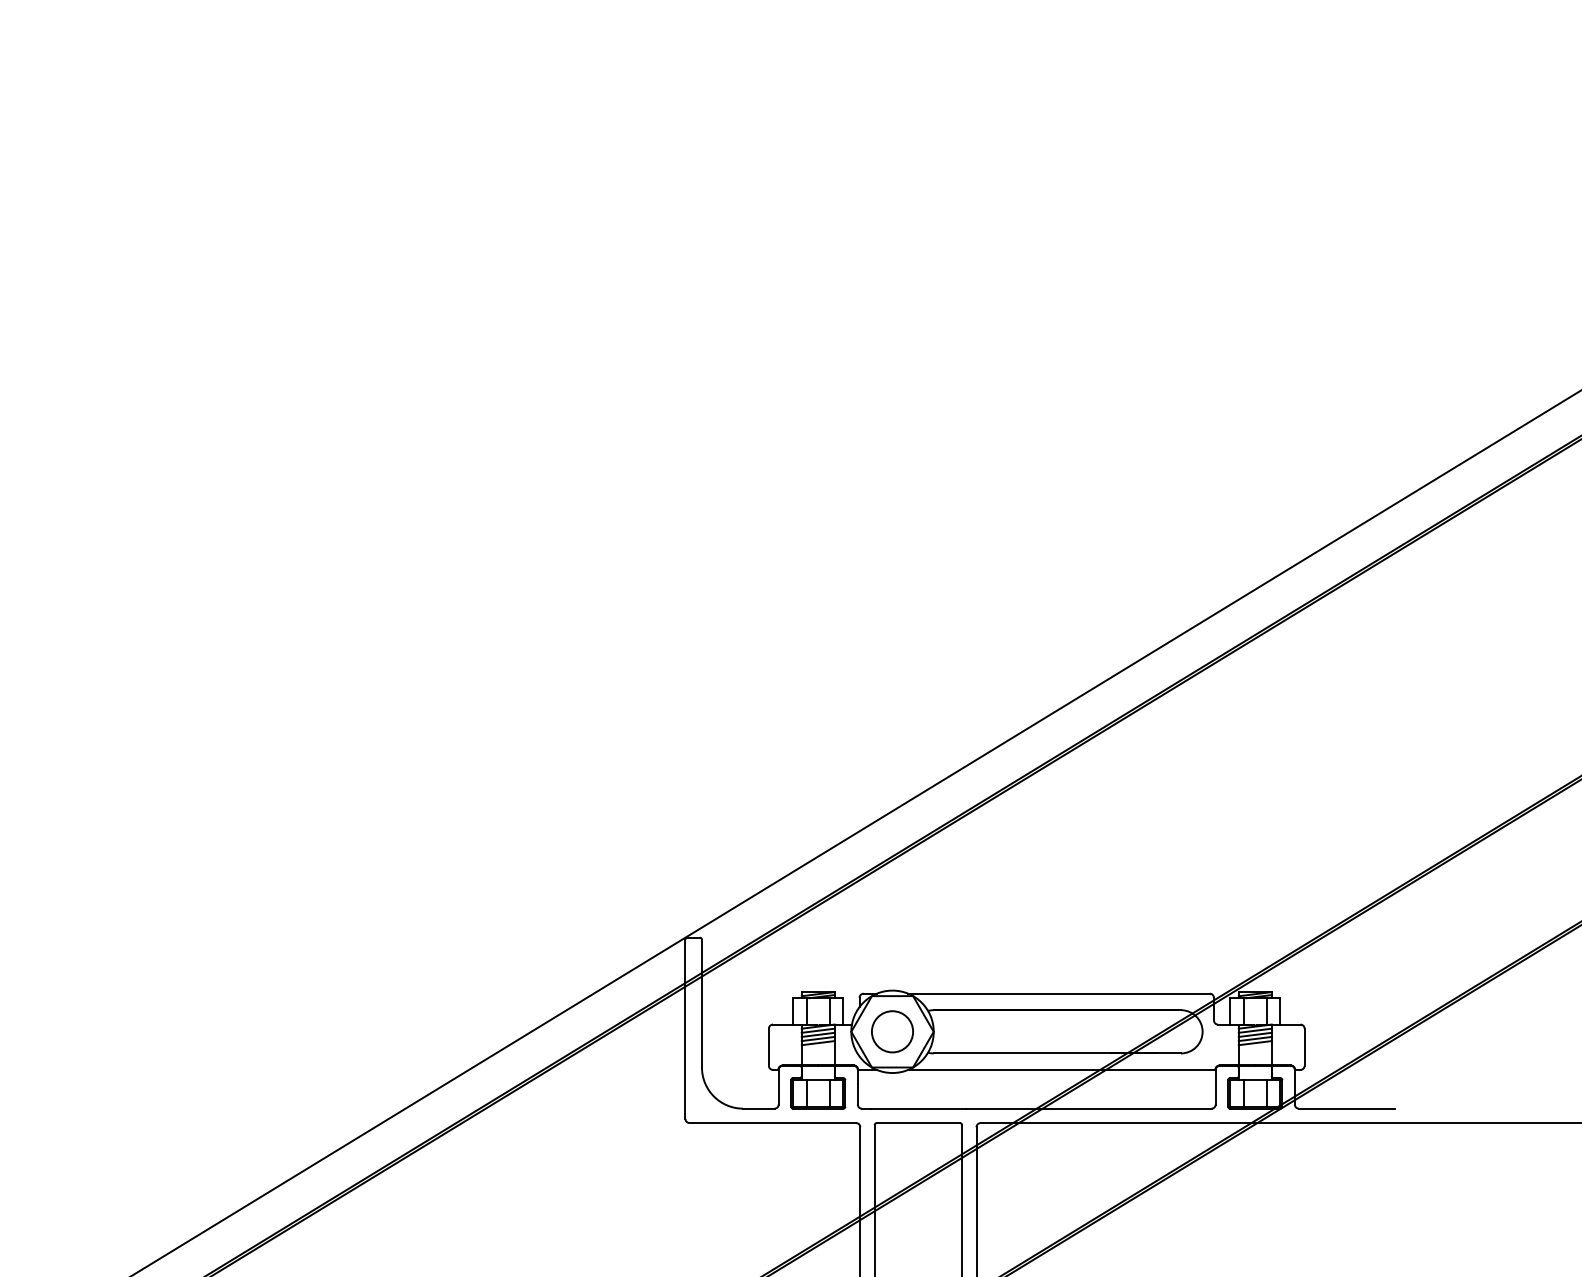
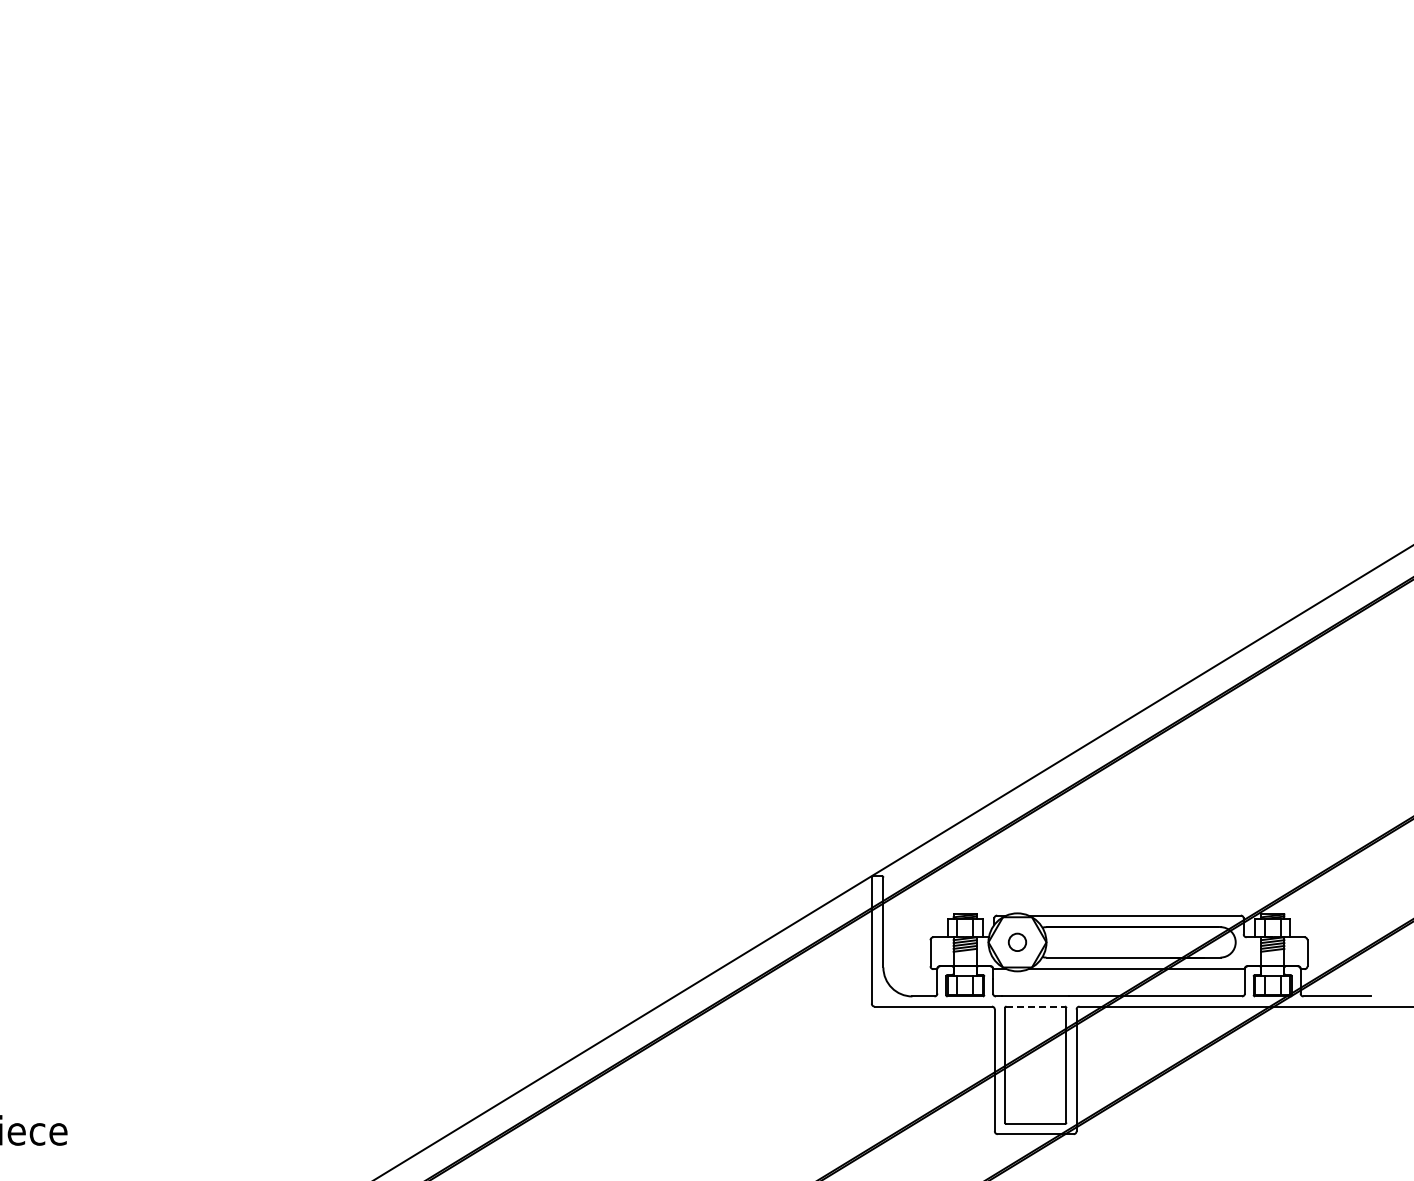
circle: (892, 1030) -> (1017, 941), size x0.6
line: (919, 1122) -> (1036, 1006), solid -> dashed

